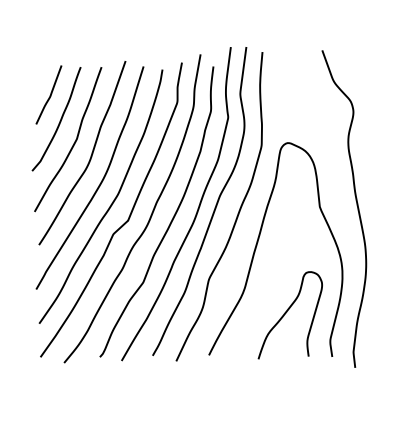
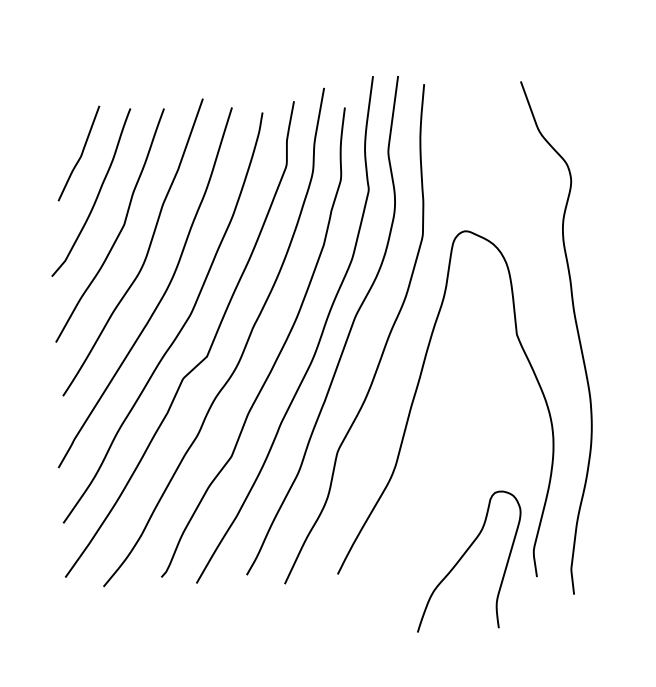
curve: (287, 312) -> (464, 556), moved

